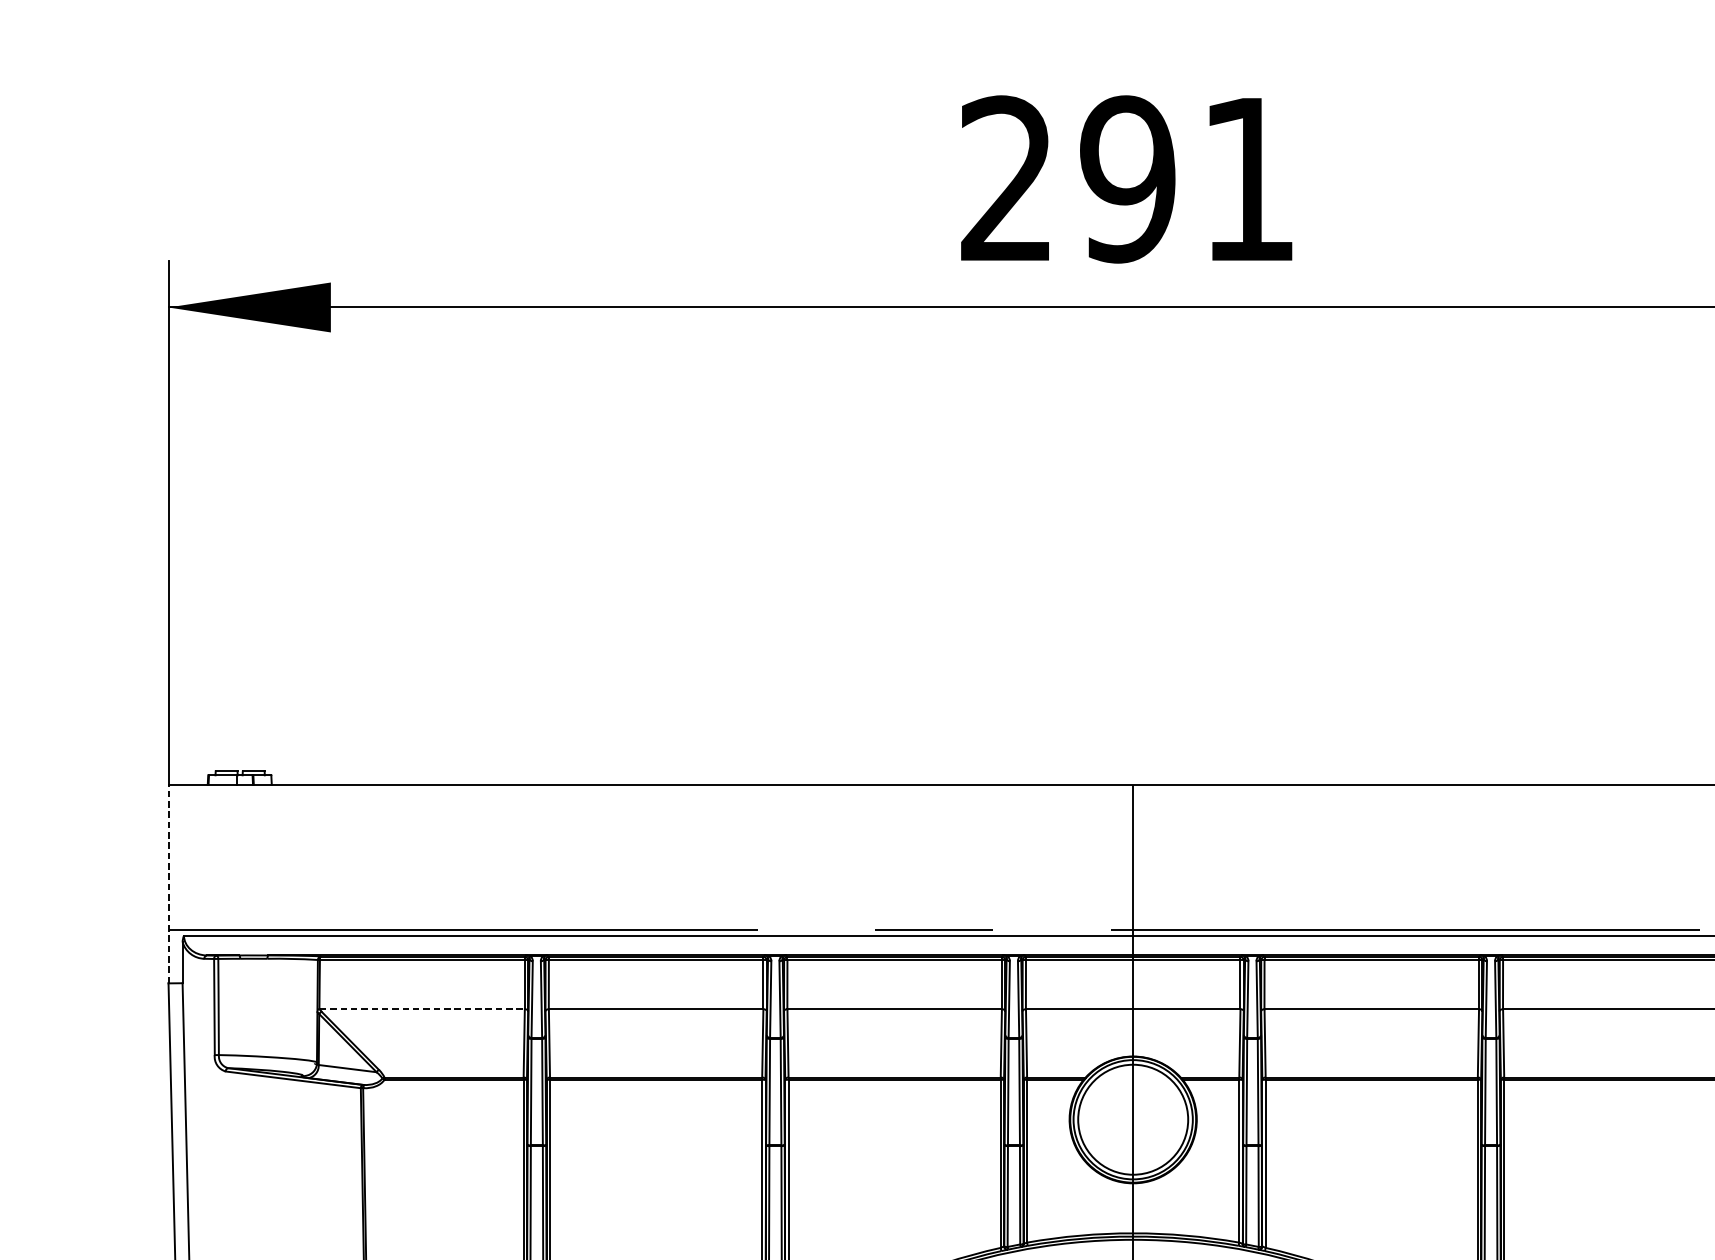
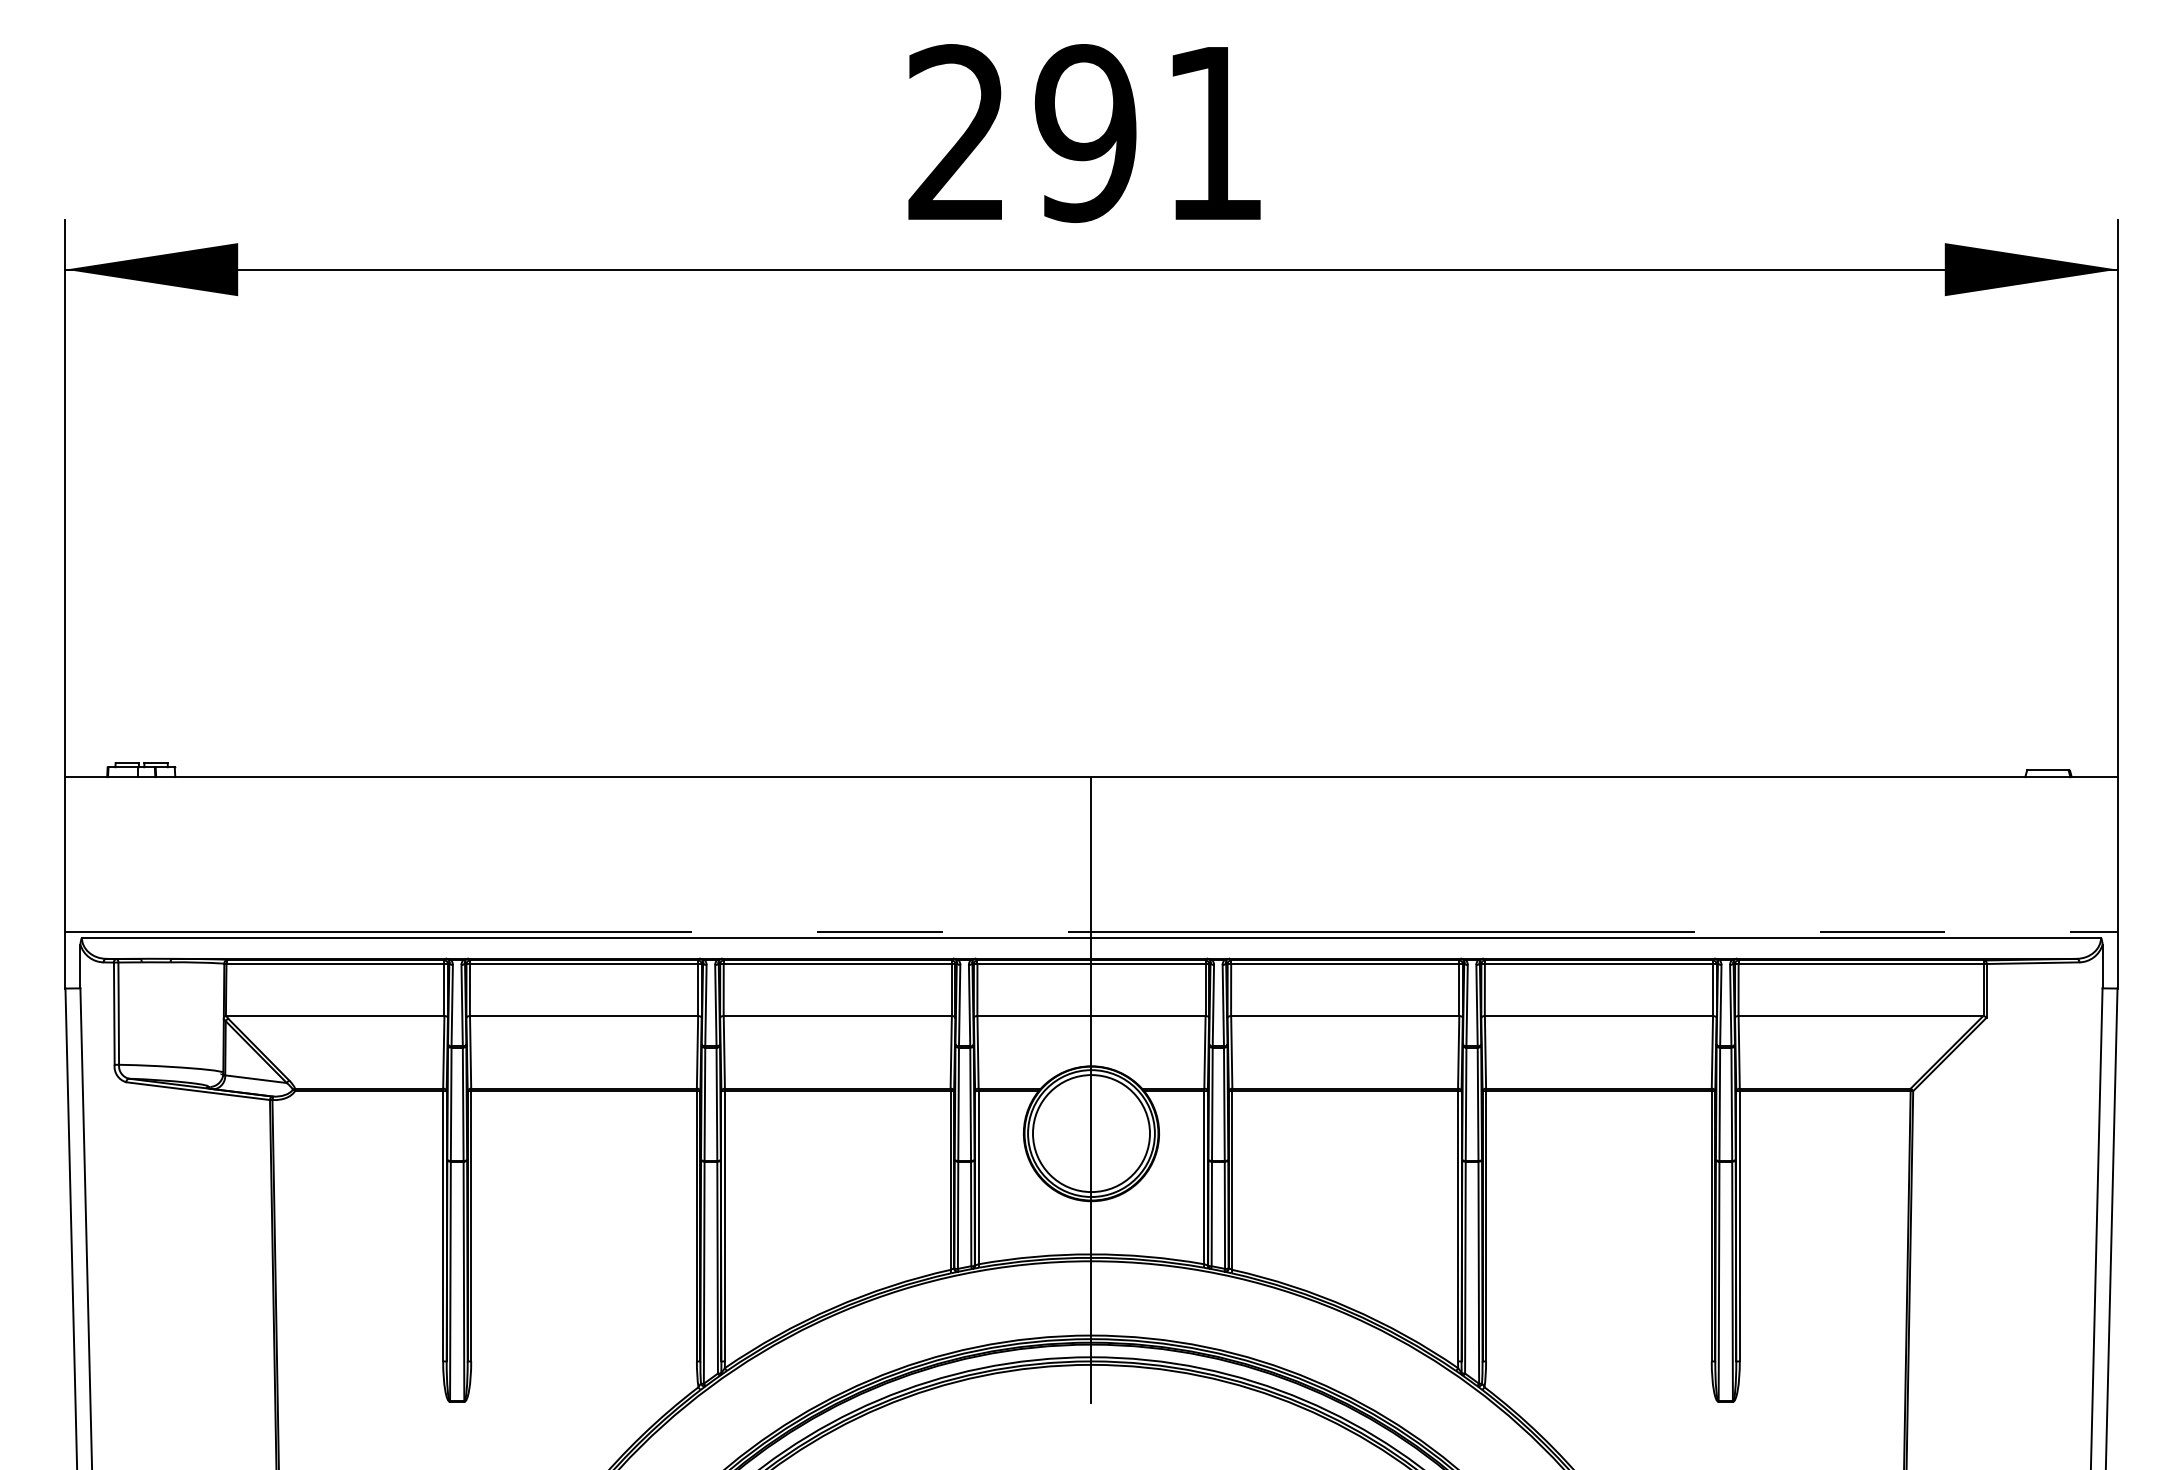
line: (168, 883) -> (65, 882), dashed -> solid
line: (422, 1009) -> (335, 1016), dashed -> solid

